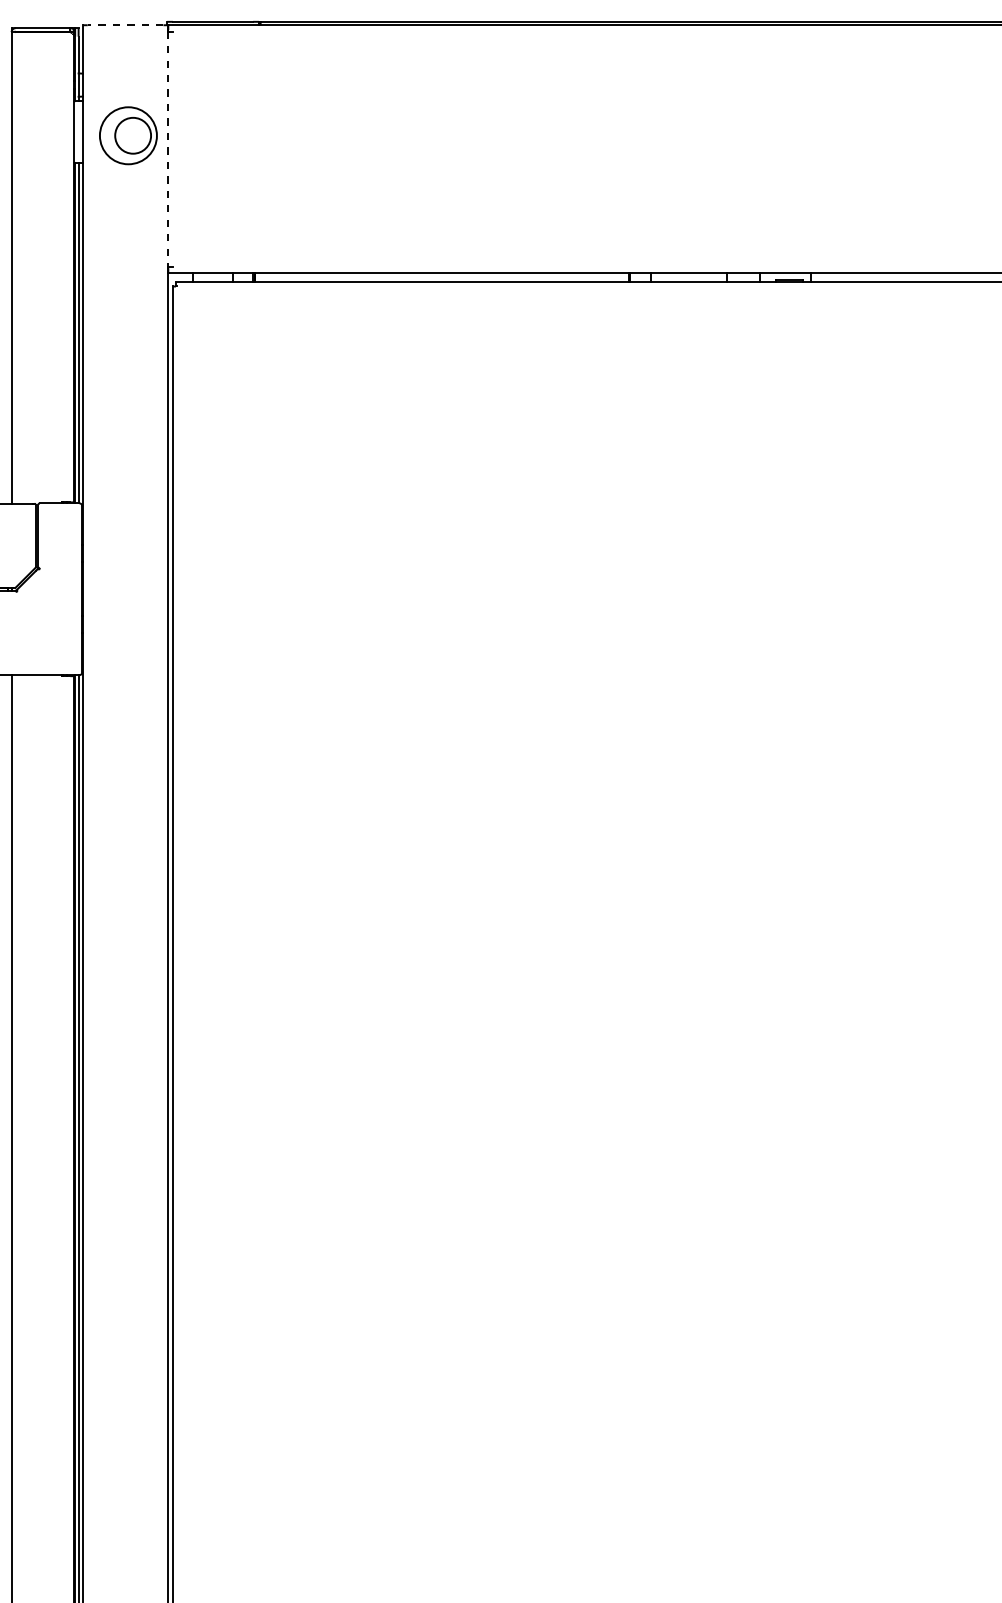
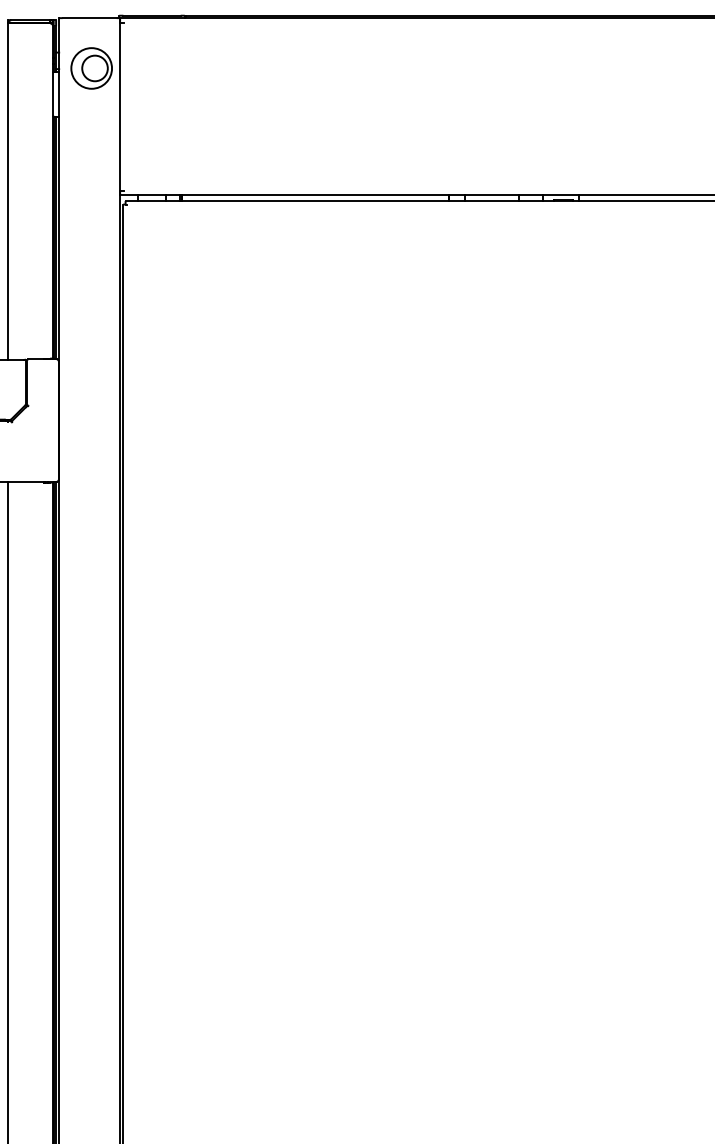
line: (125, 25) -> (89, 18), dashed -> solid
part: (128, 135) -> (91, 68), moved
line: (168, 149) -> (120, 106), dashed -> solid

